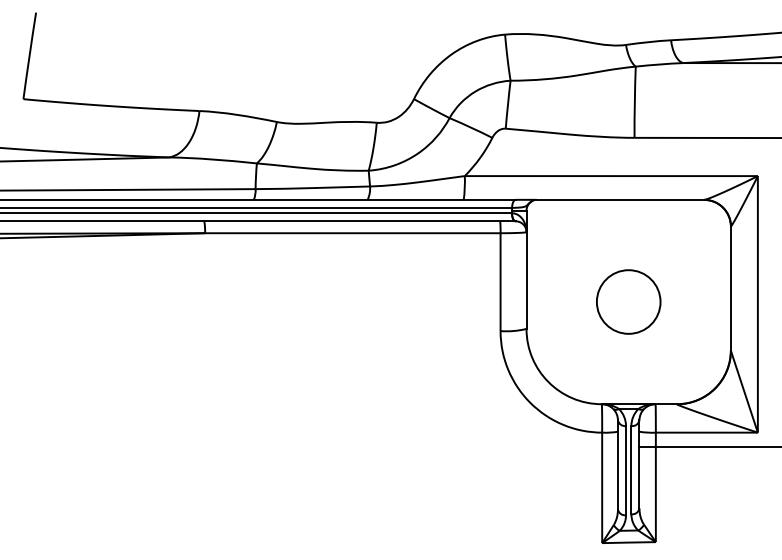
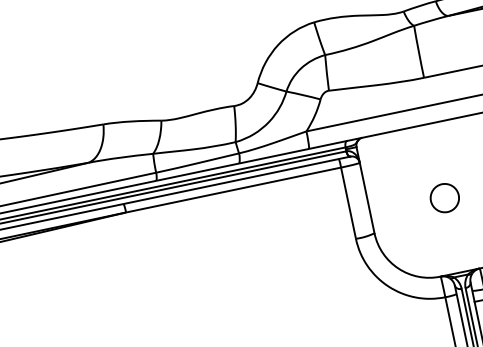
circle: (628, 301) -> (444, 197), size x0.6

